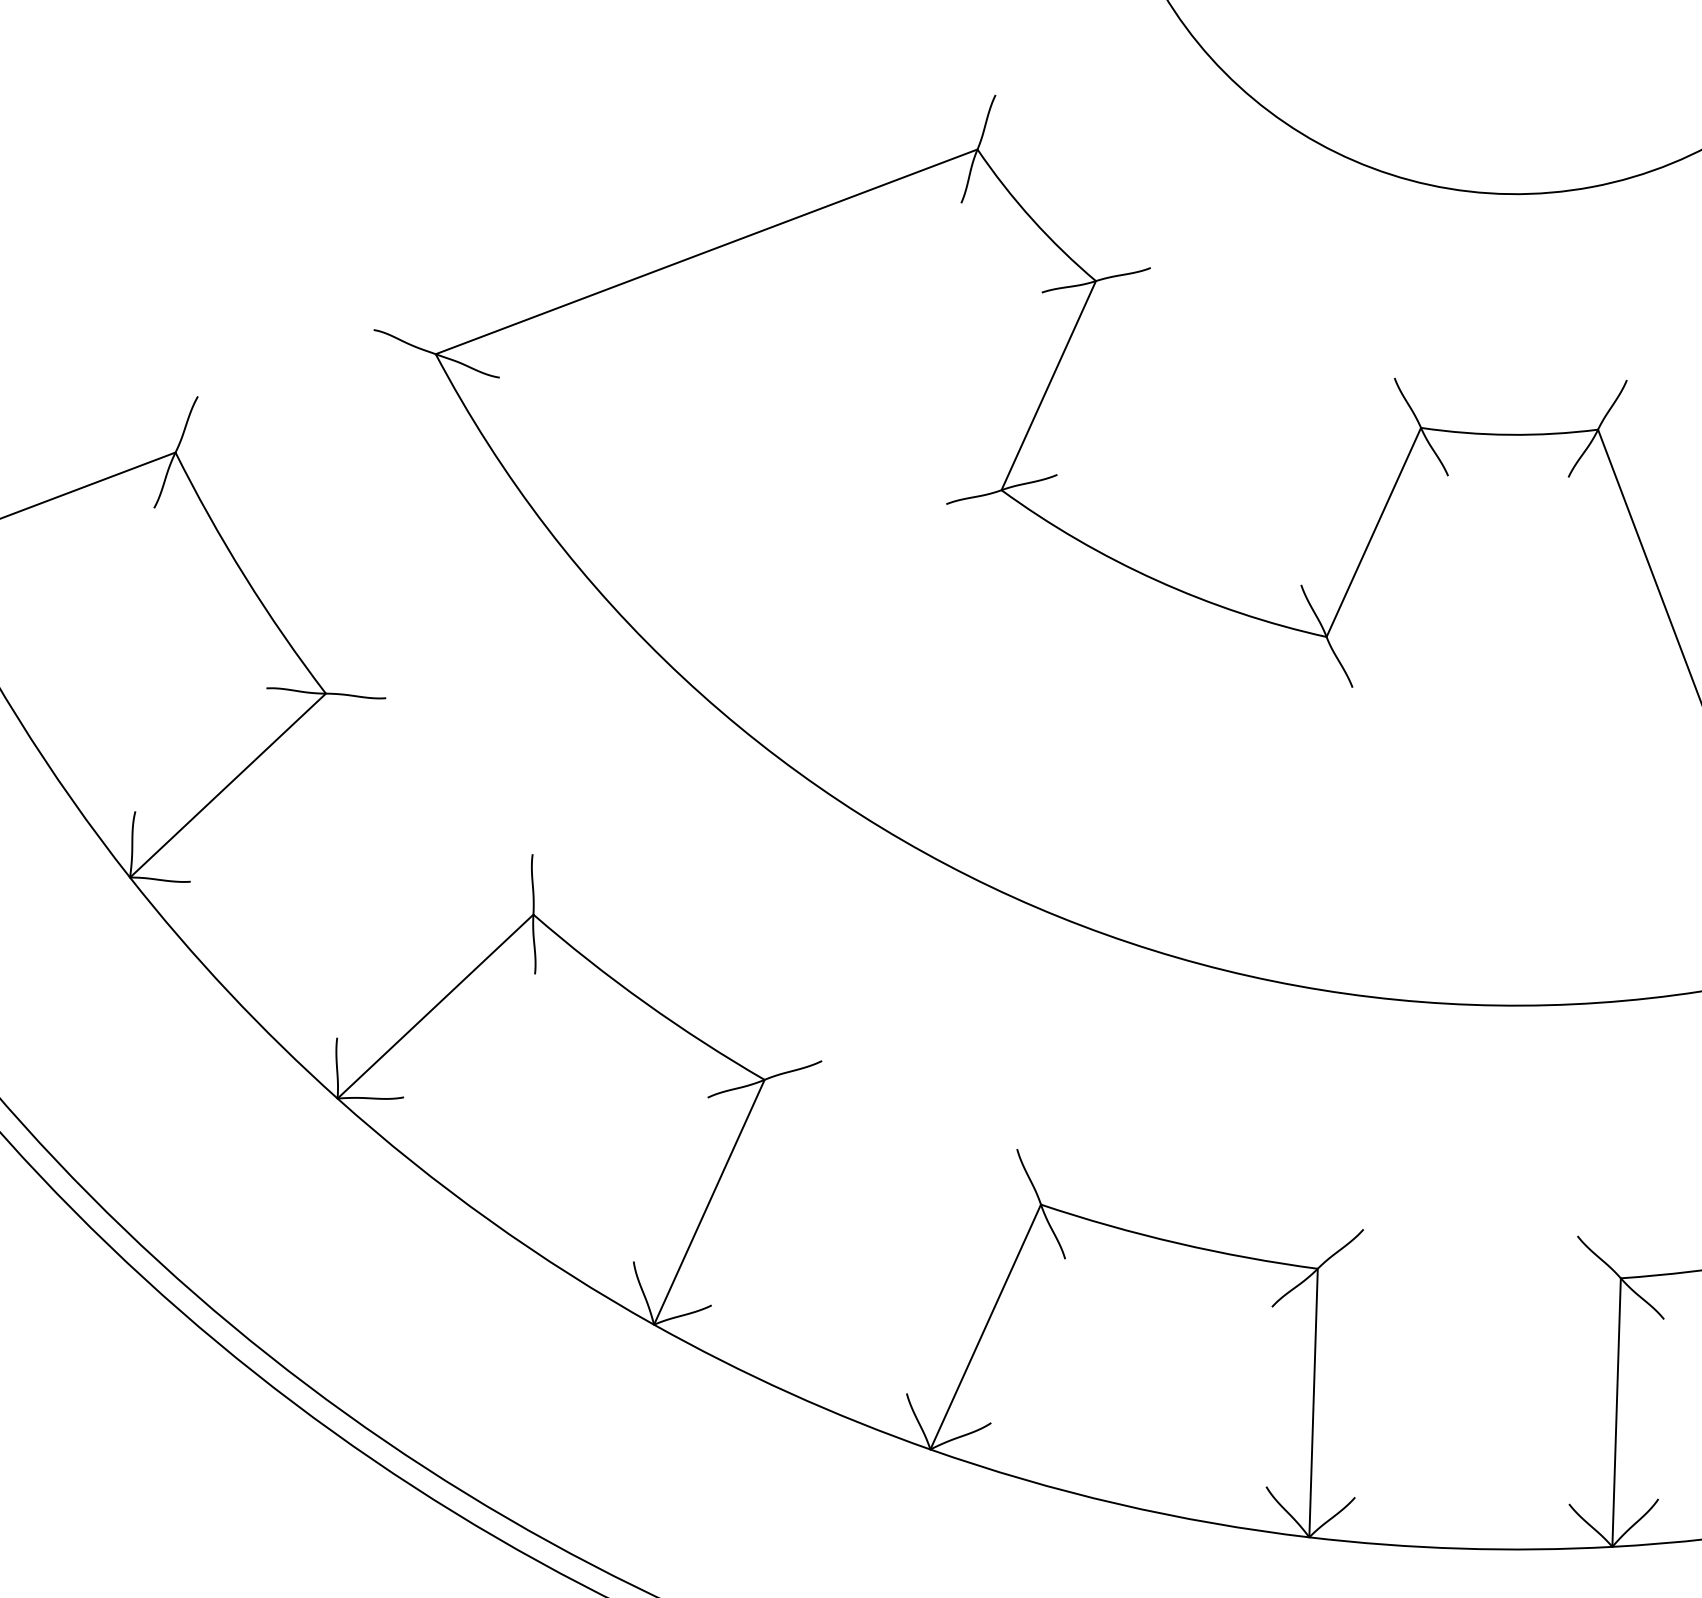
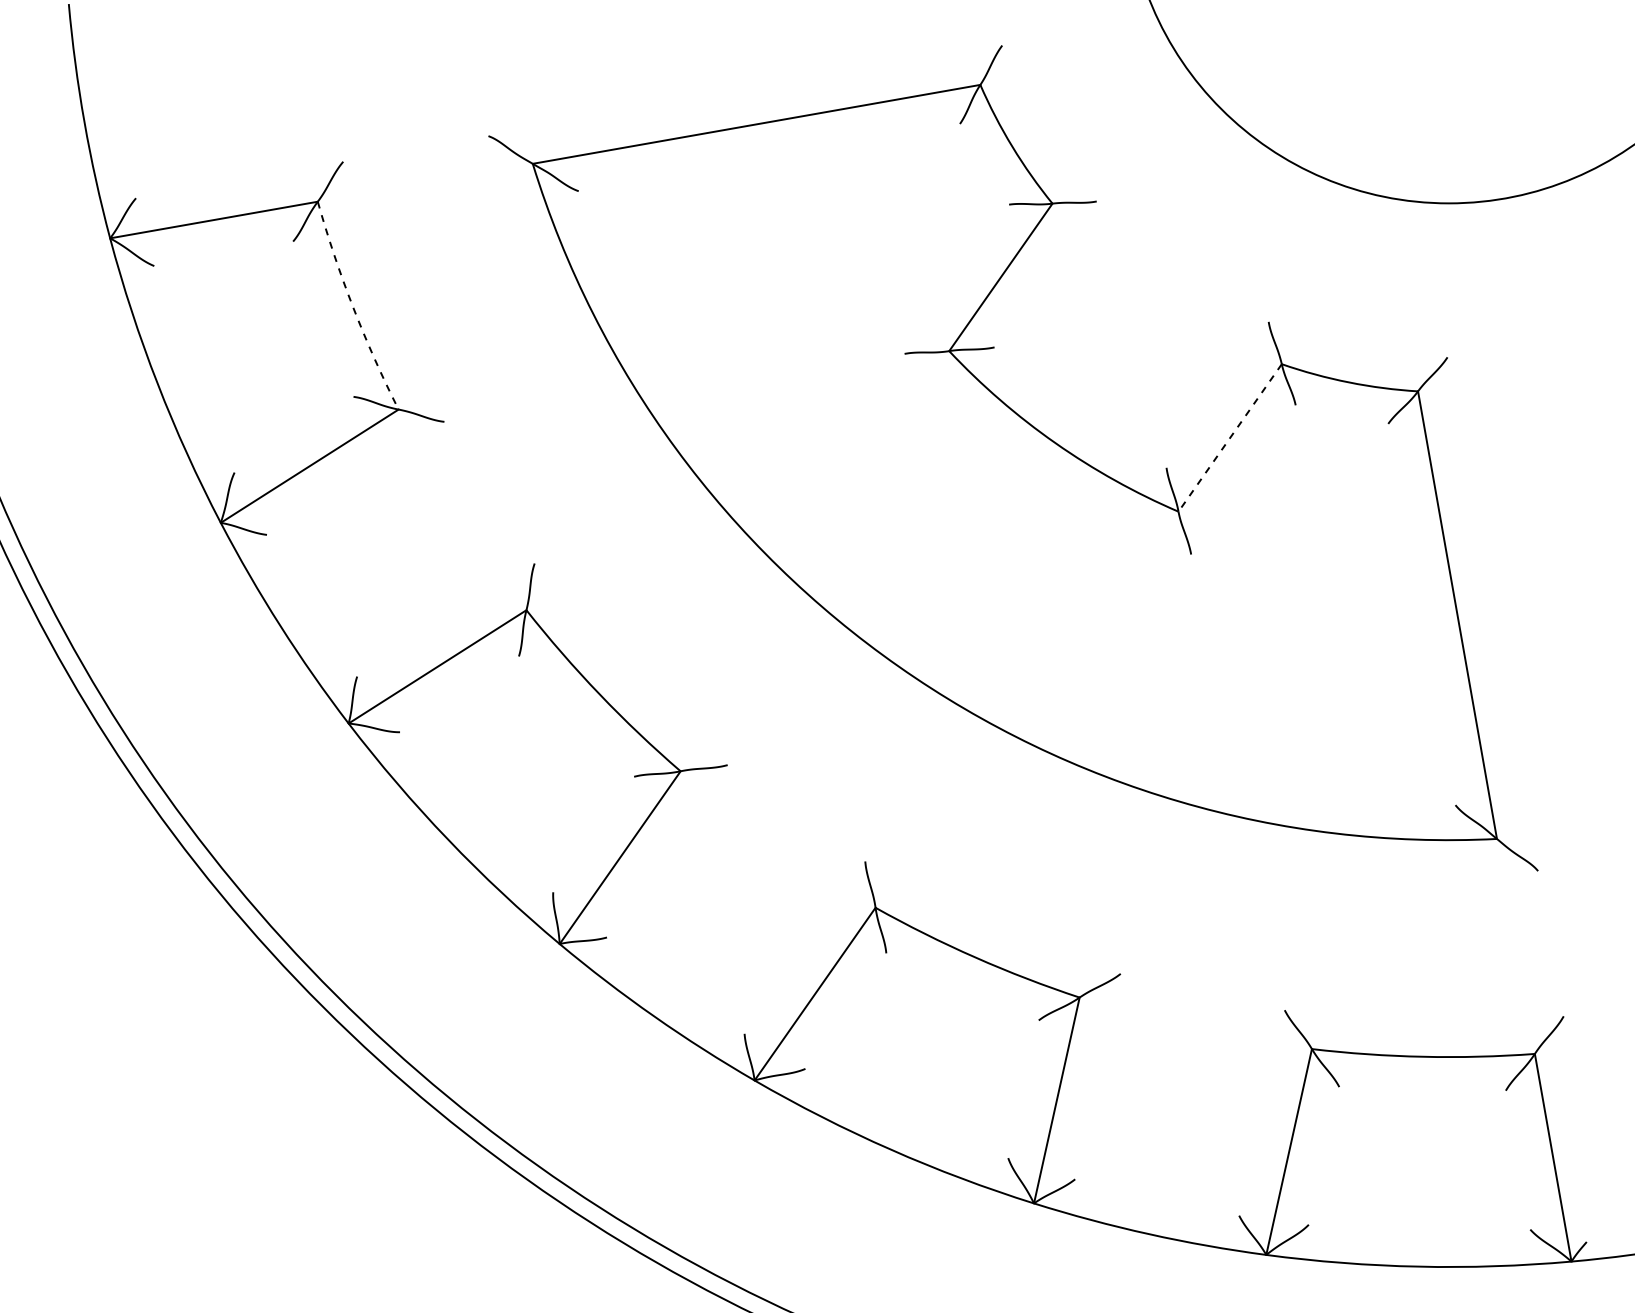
line: (1373, 533) -> (1229, 438), solid -> dashed
arc: (245, 576) -> (353, 307), solid -> dashed

